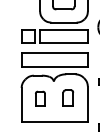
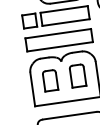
part: (68, 97) -> (78, 75), size x1.43
part: (40, 98) -> (50, 80), size x1.43

